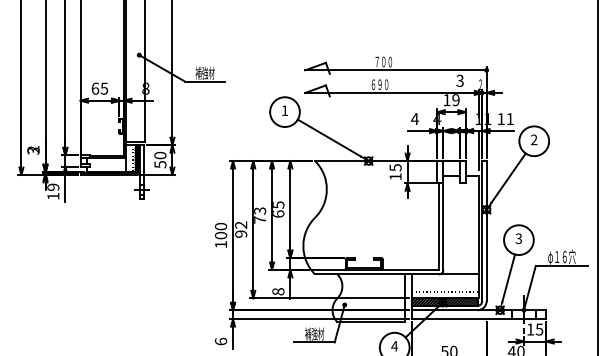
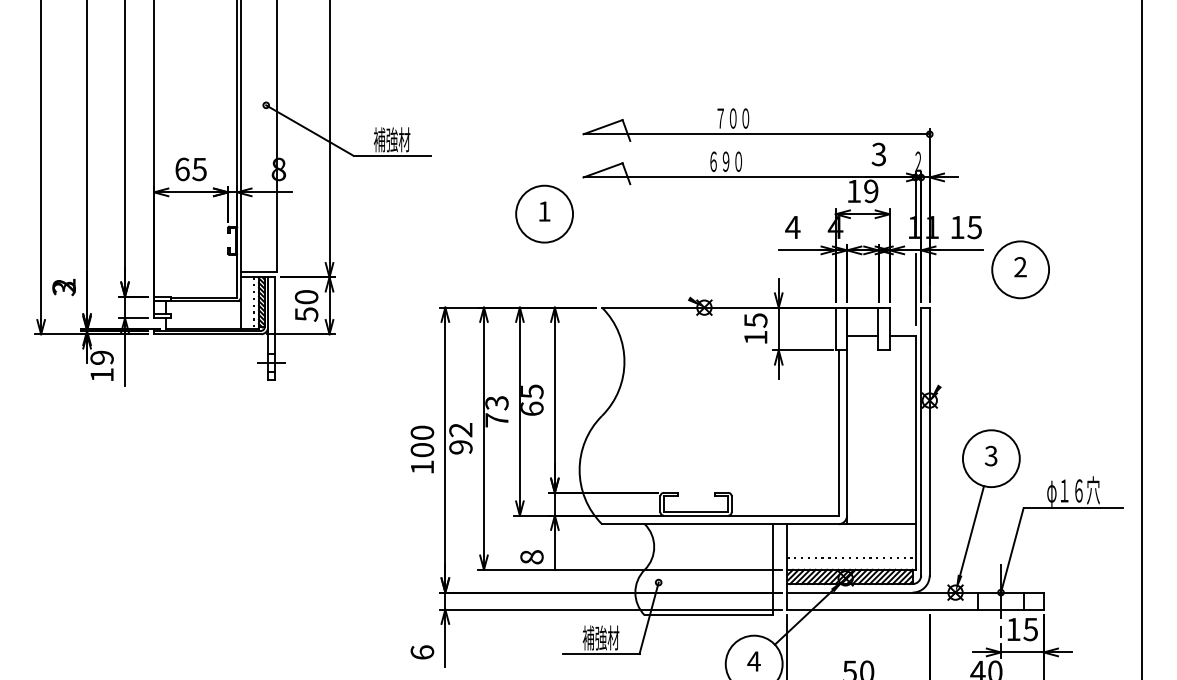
text: (509, 119) -> (973, 228), 11 -> 15
line: (328, 137) -> (627, 262), removed
line: (508, 177) -> (971, 339), removed

